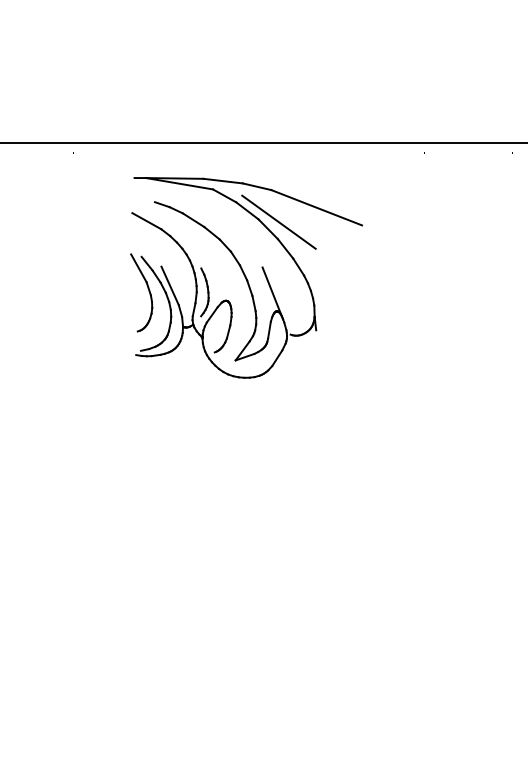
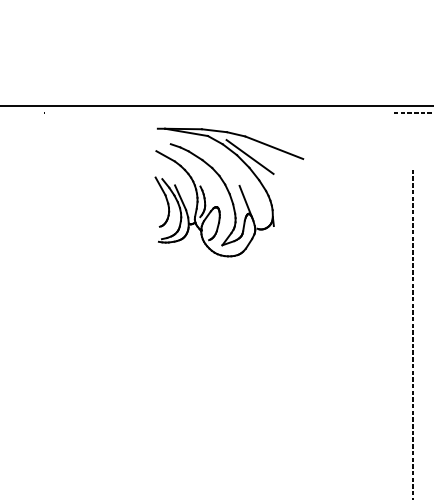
part: (246, 277) -> (229, 192), moved

